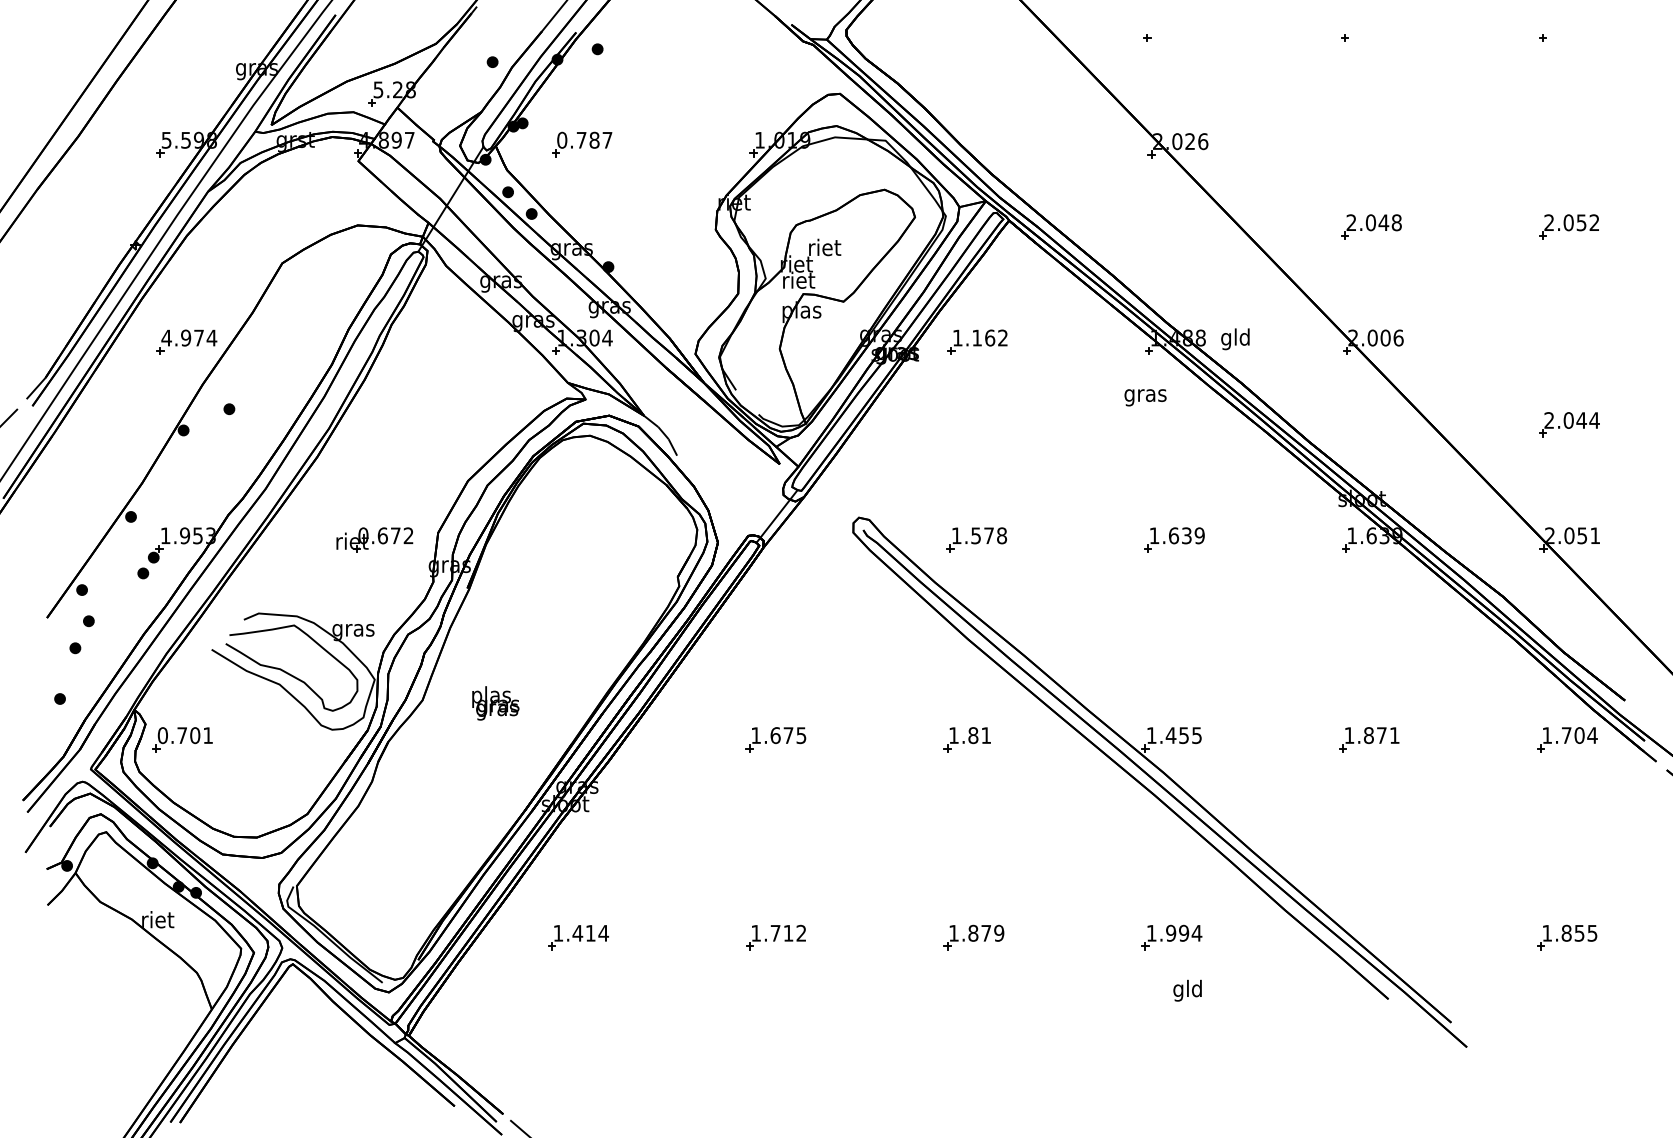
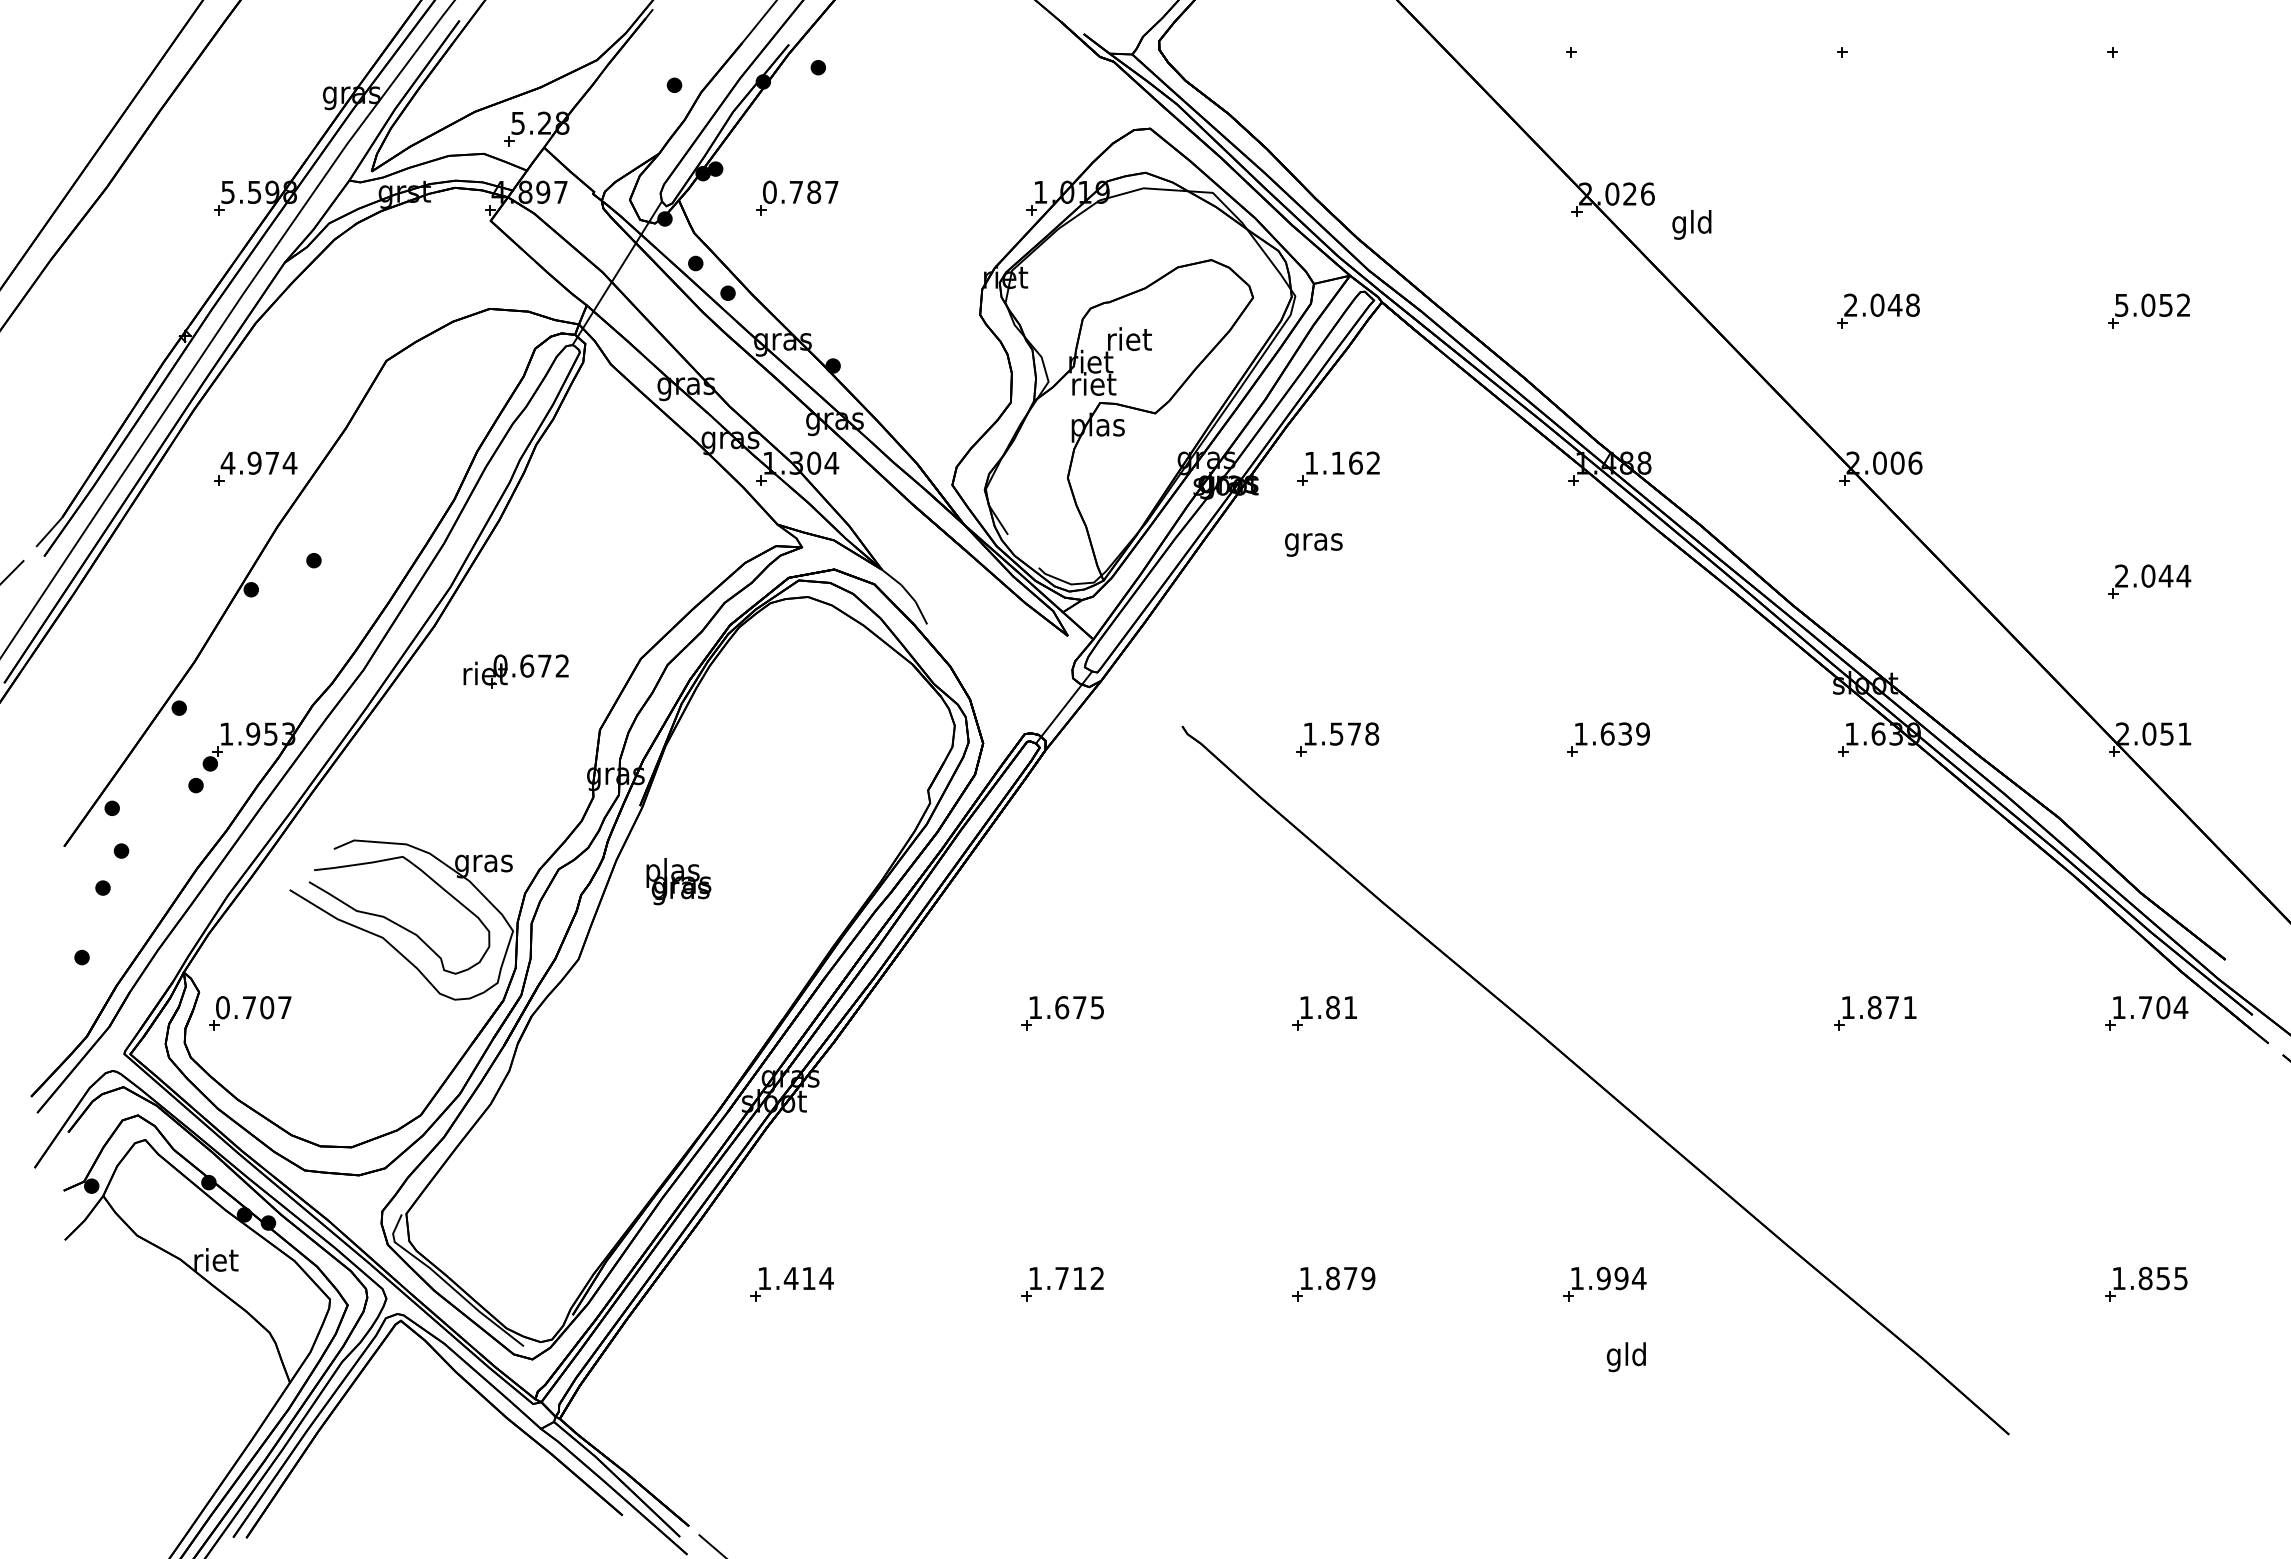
text: (1549, 222) -> (2121, 304), 2.052 -> 5.052
text: (1235, 339) -> (1691, 224), moved
text: (1145, 397) -> (1313, 544), moved
part: (374, 539) -> (515, 671), moved
text: (495, 703) -> (678, 881), moved
text: (207, 735) -> (284, 1007), 0.701 -> 0.707
part: (1151, 769) -> (1577, 1054), removed

